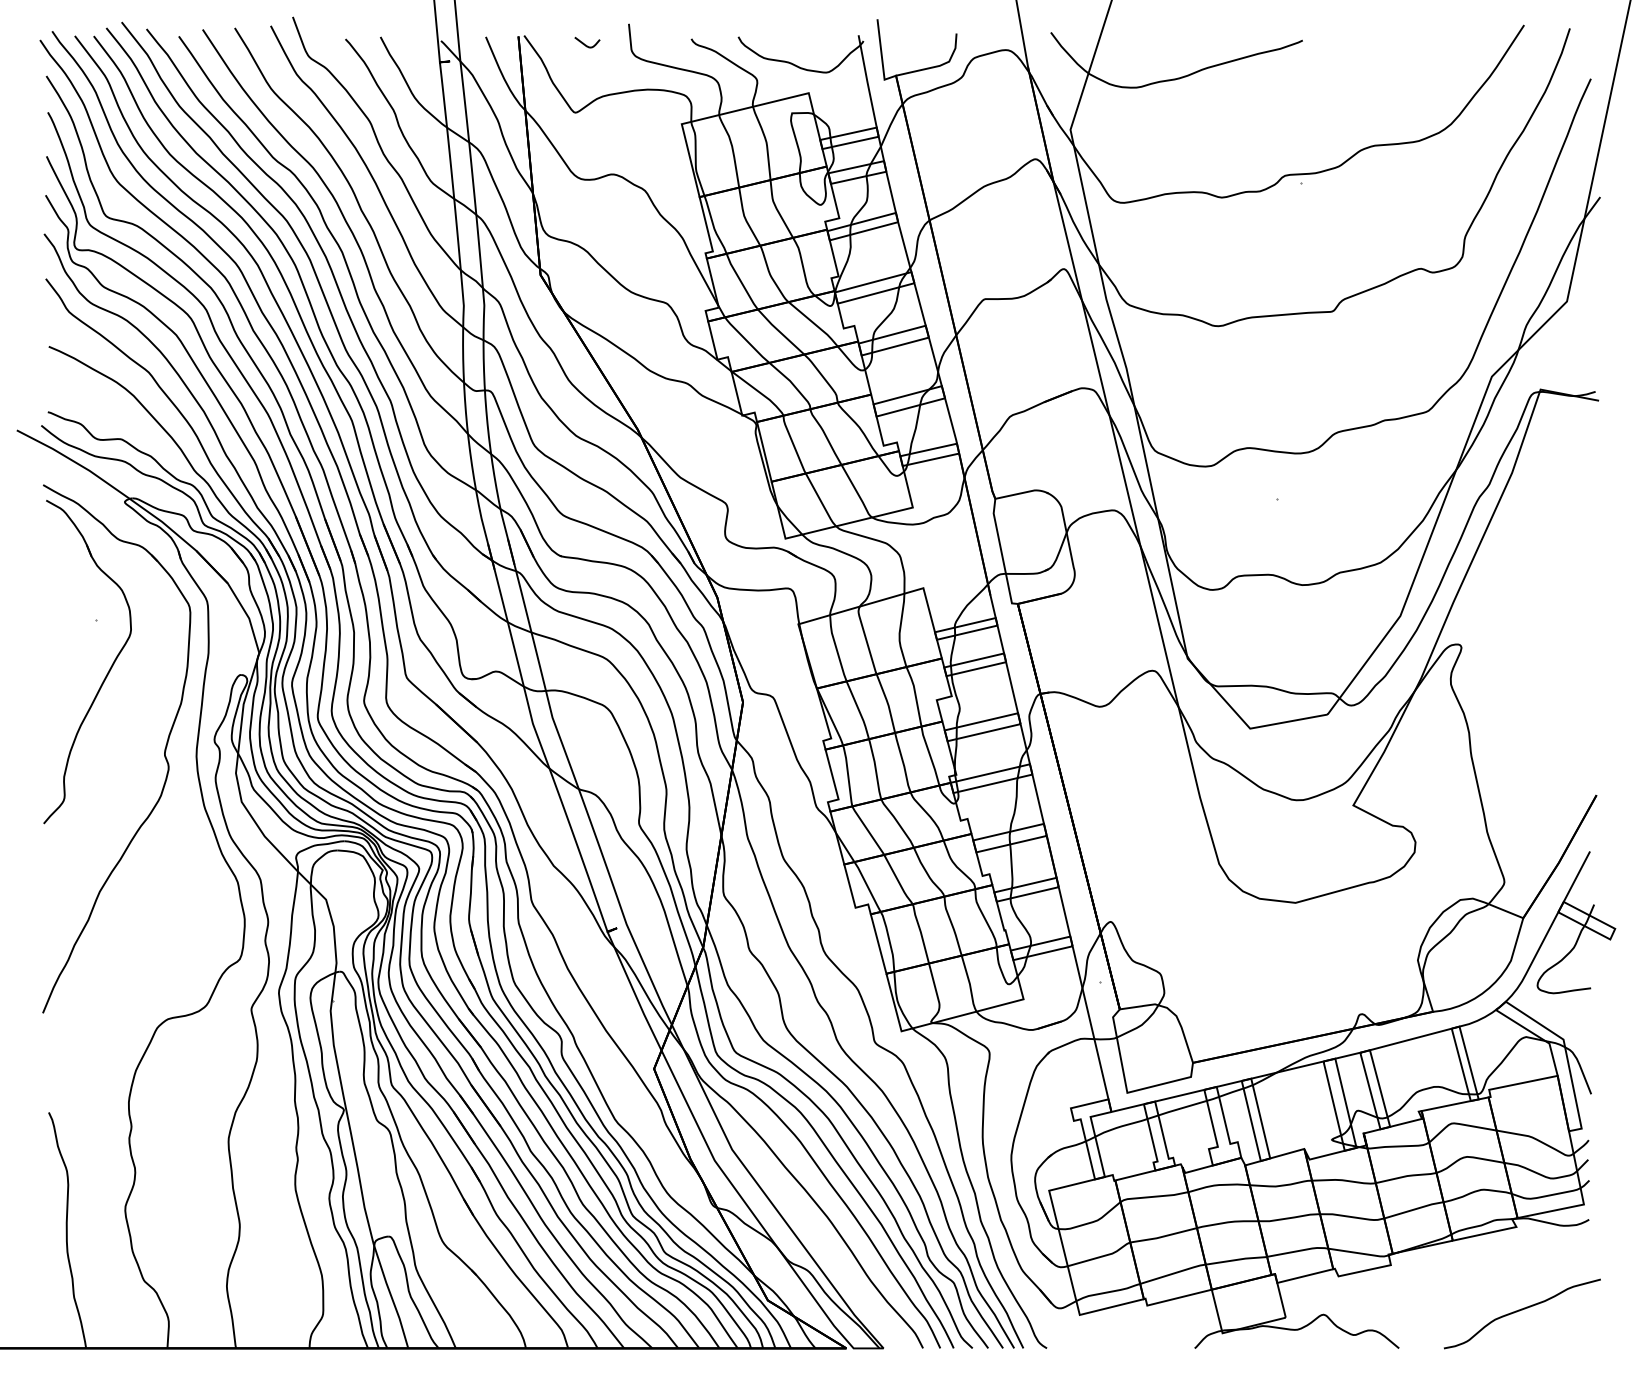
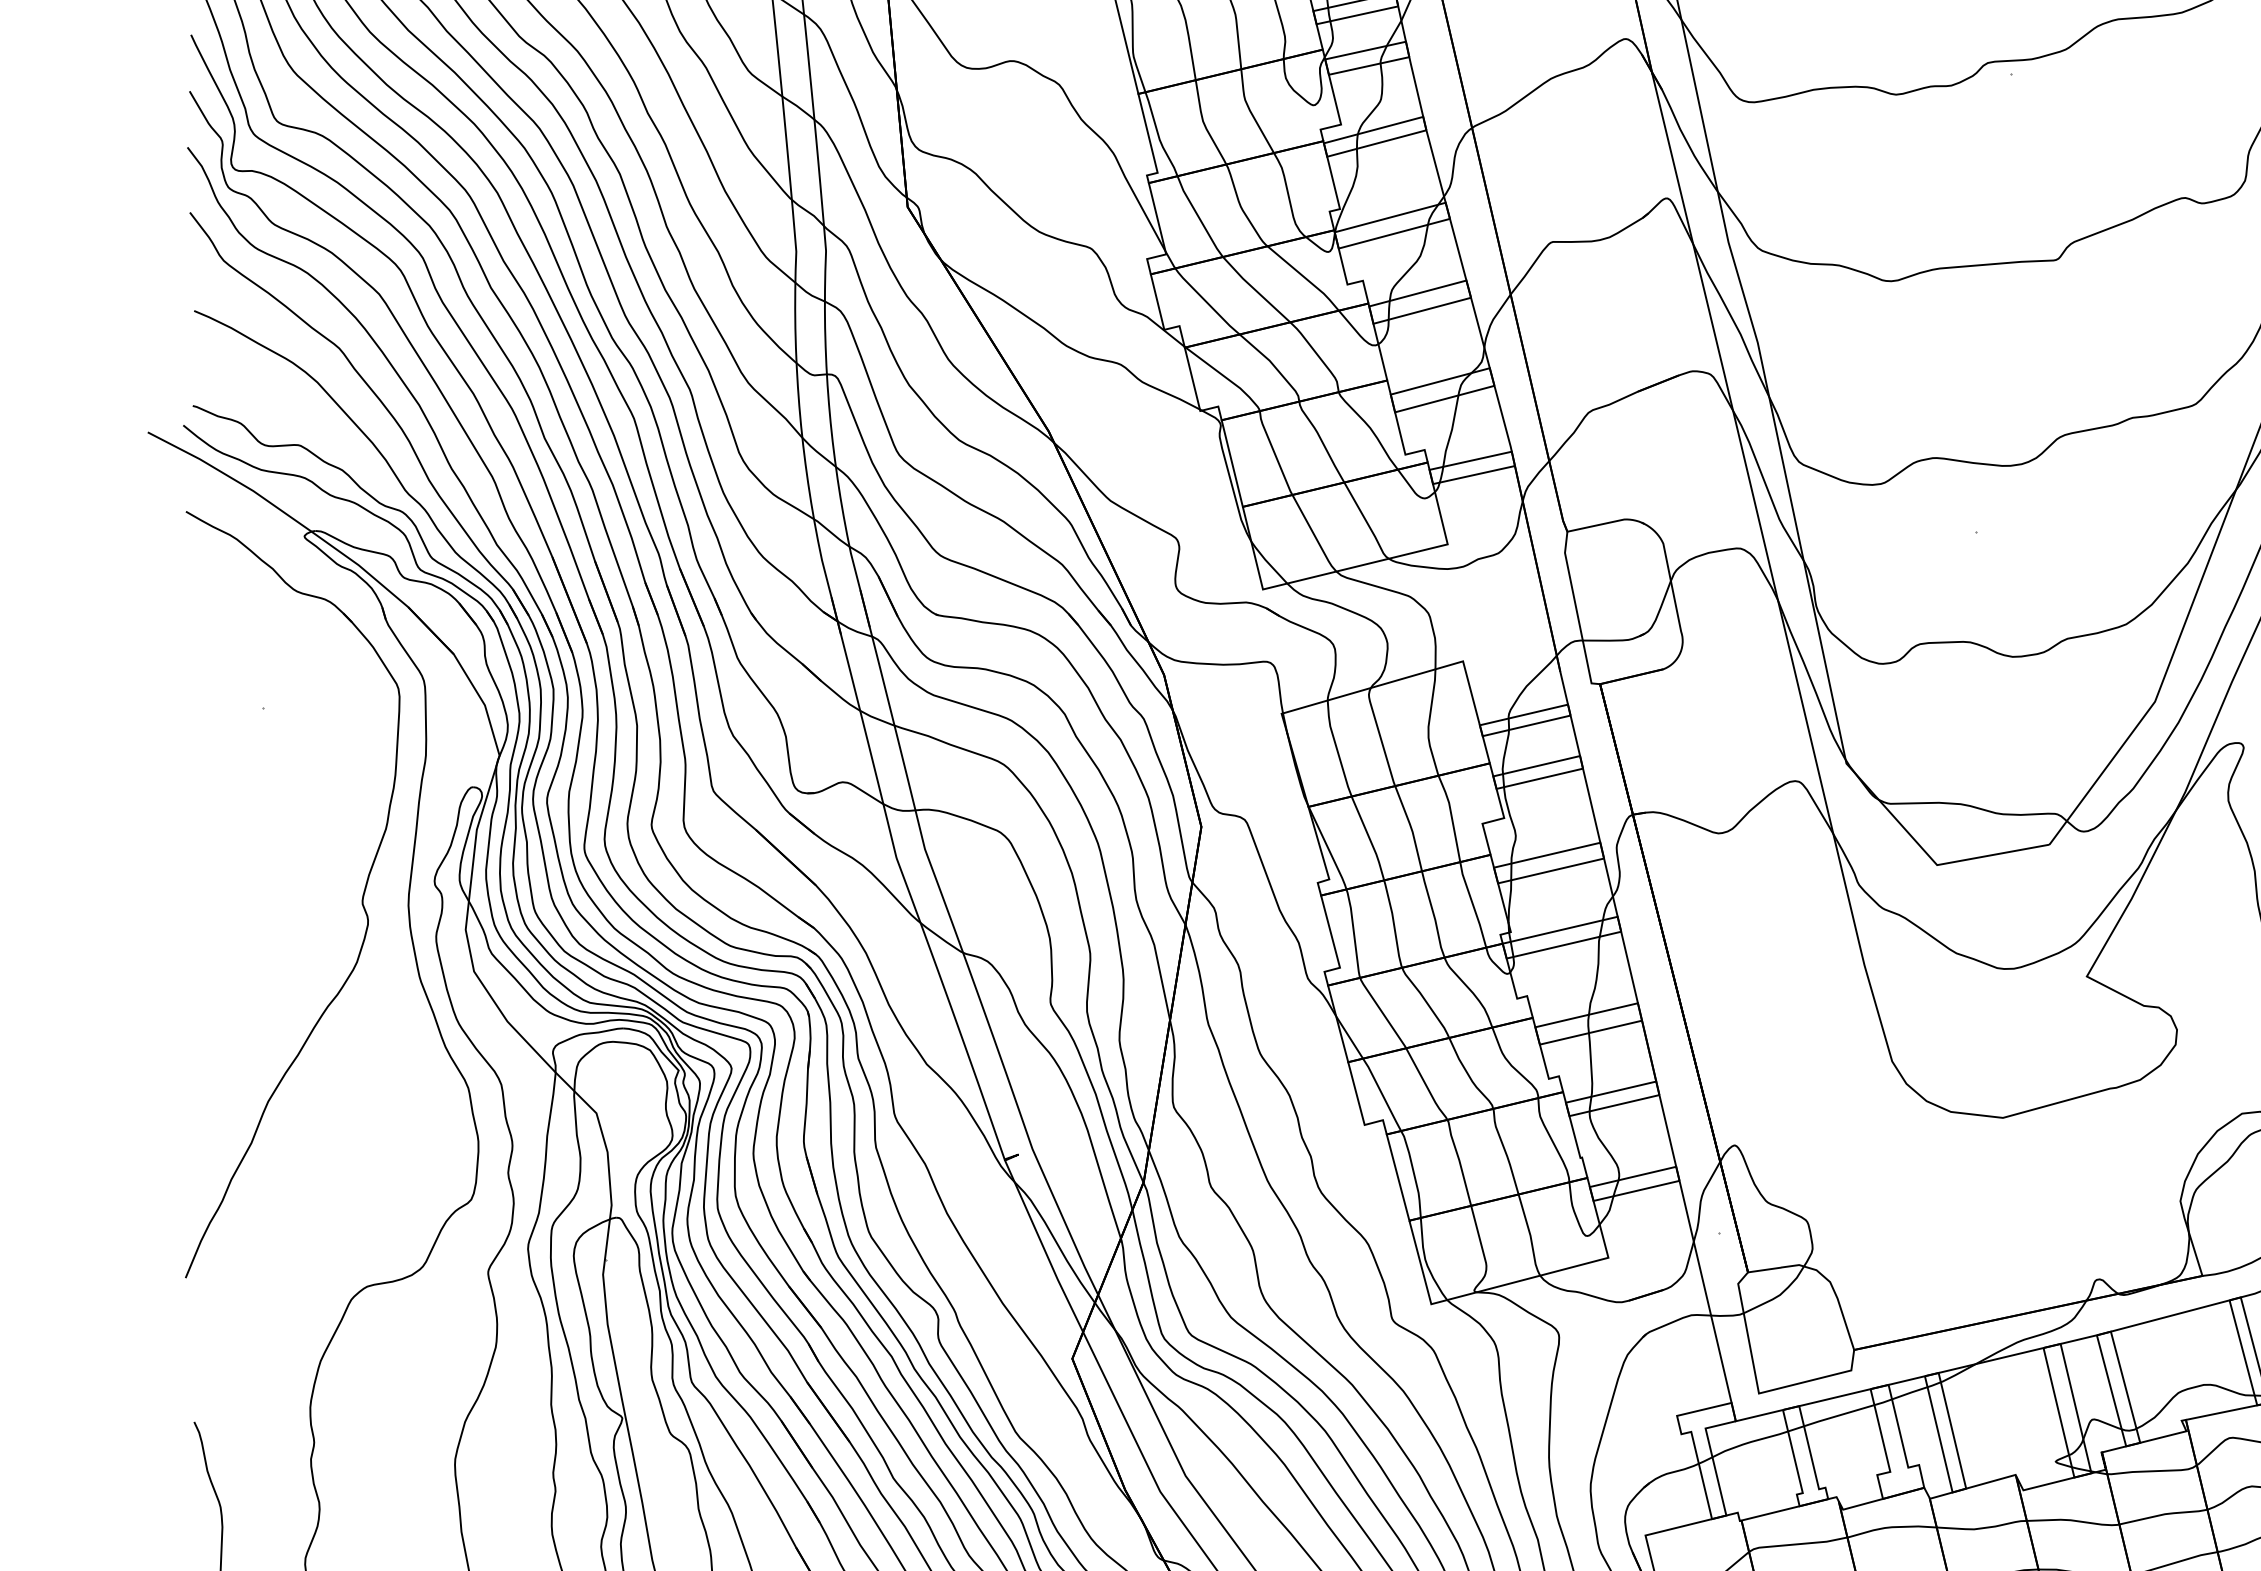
part: (107, 672) -> (279, 783), removed

